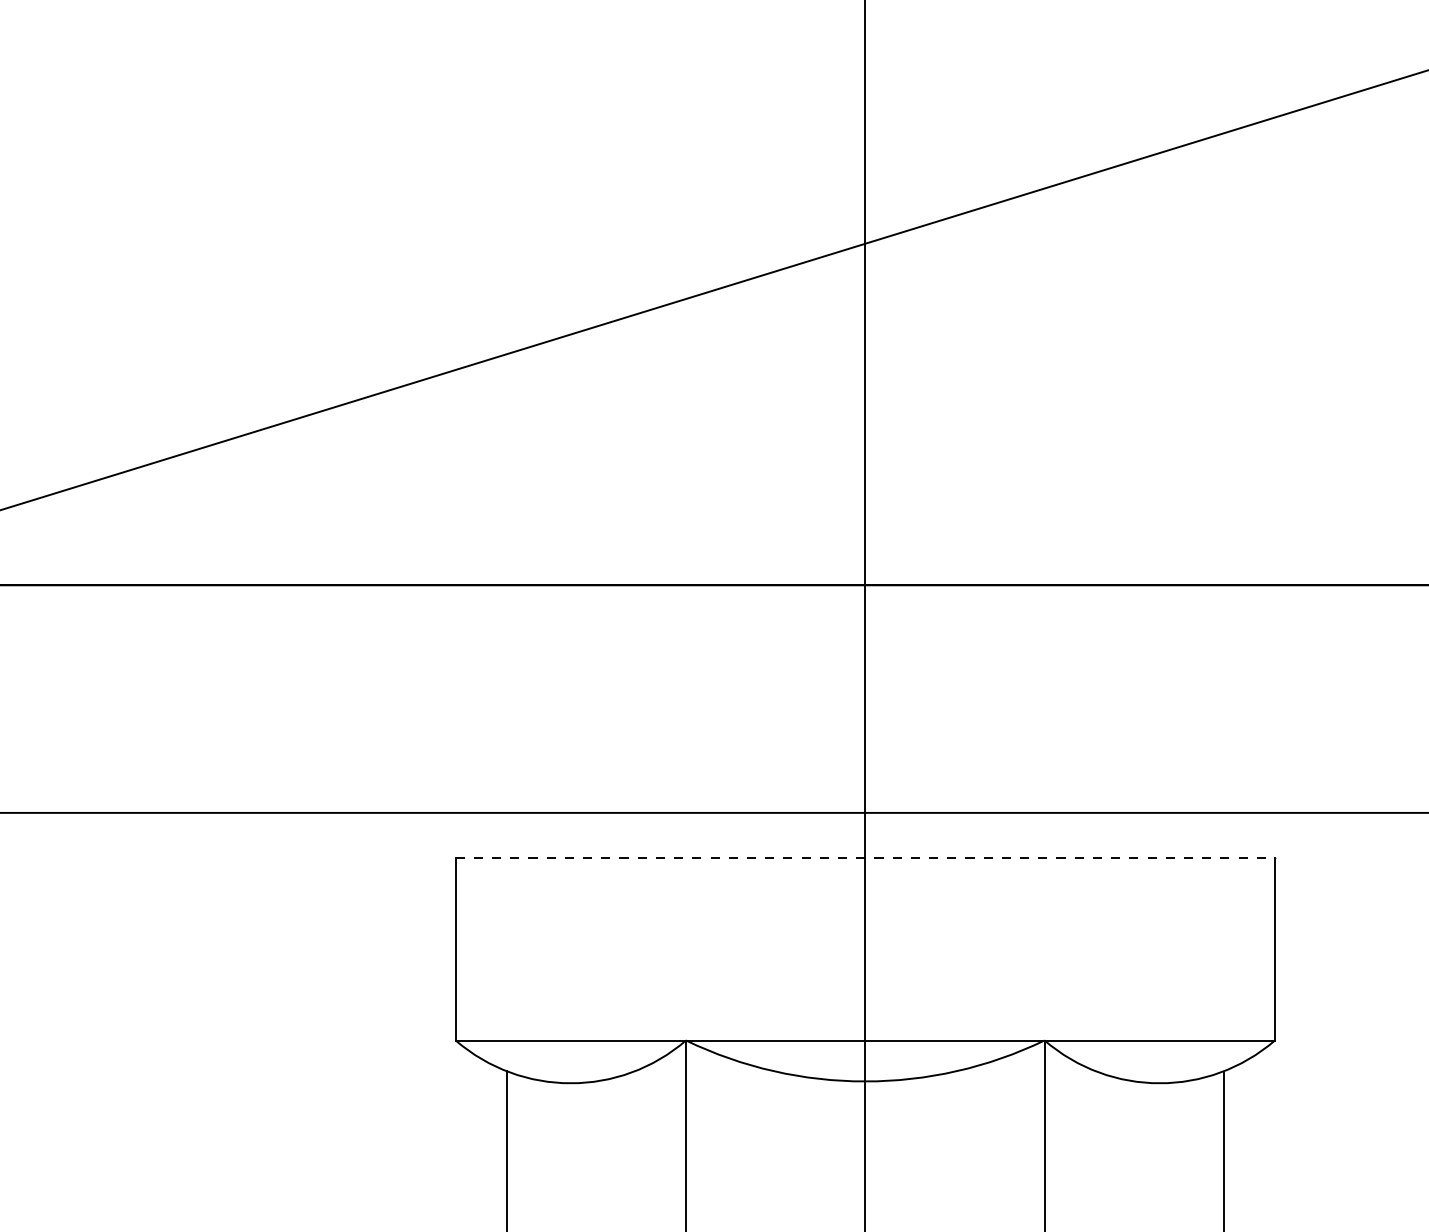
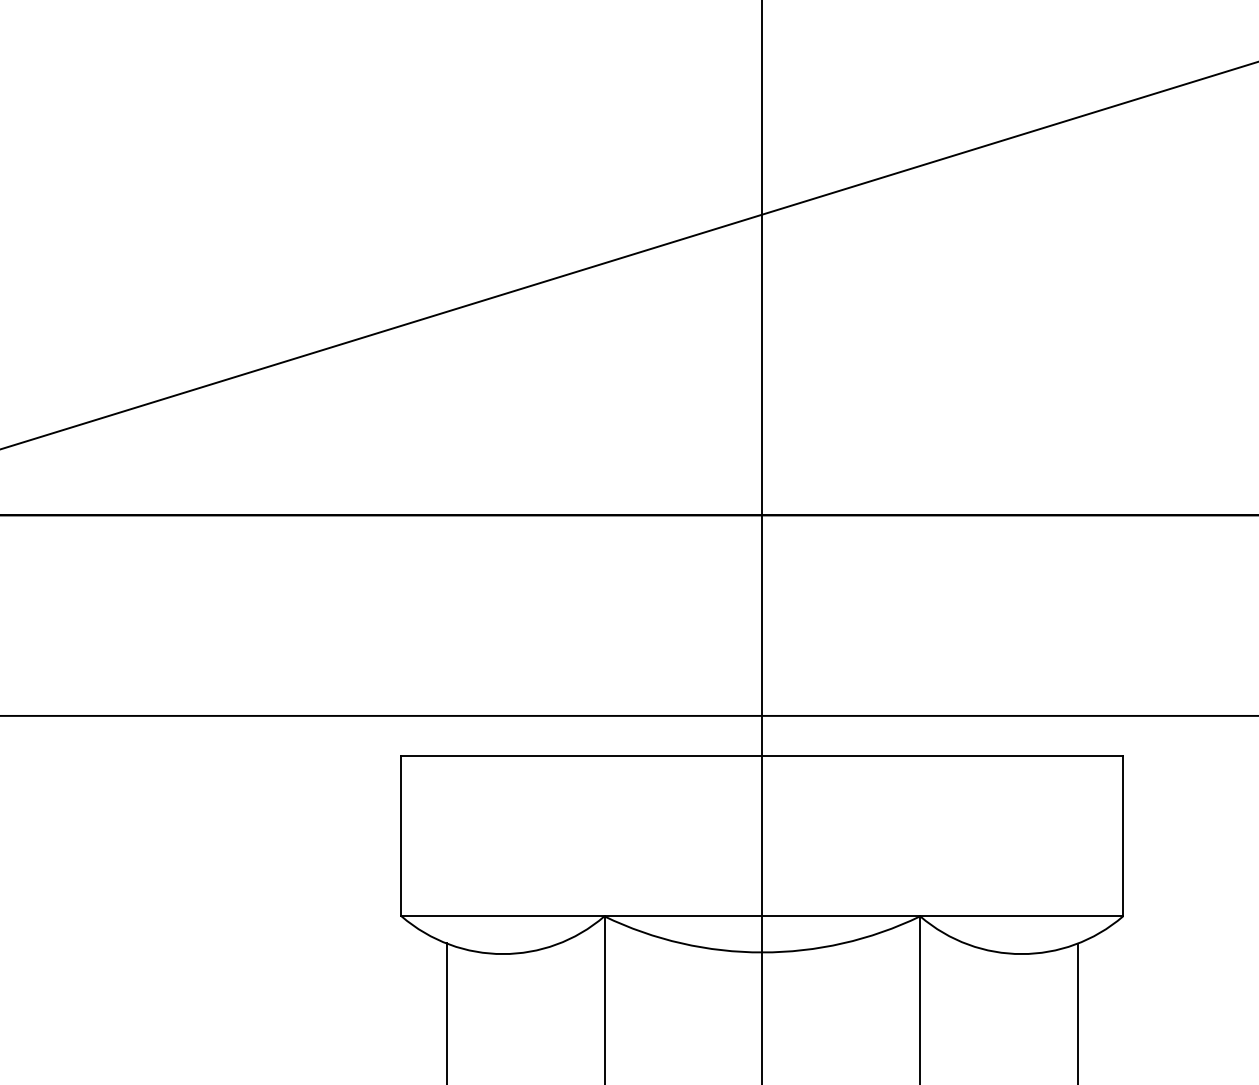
line: (865, 858) -> (762, 756), dashed -> solid

